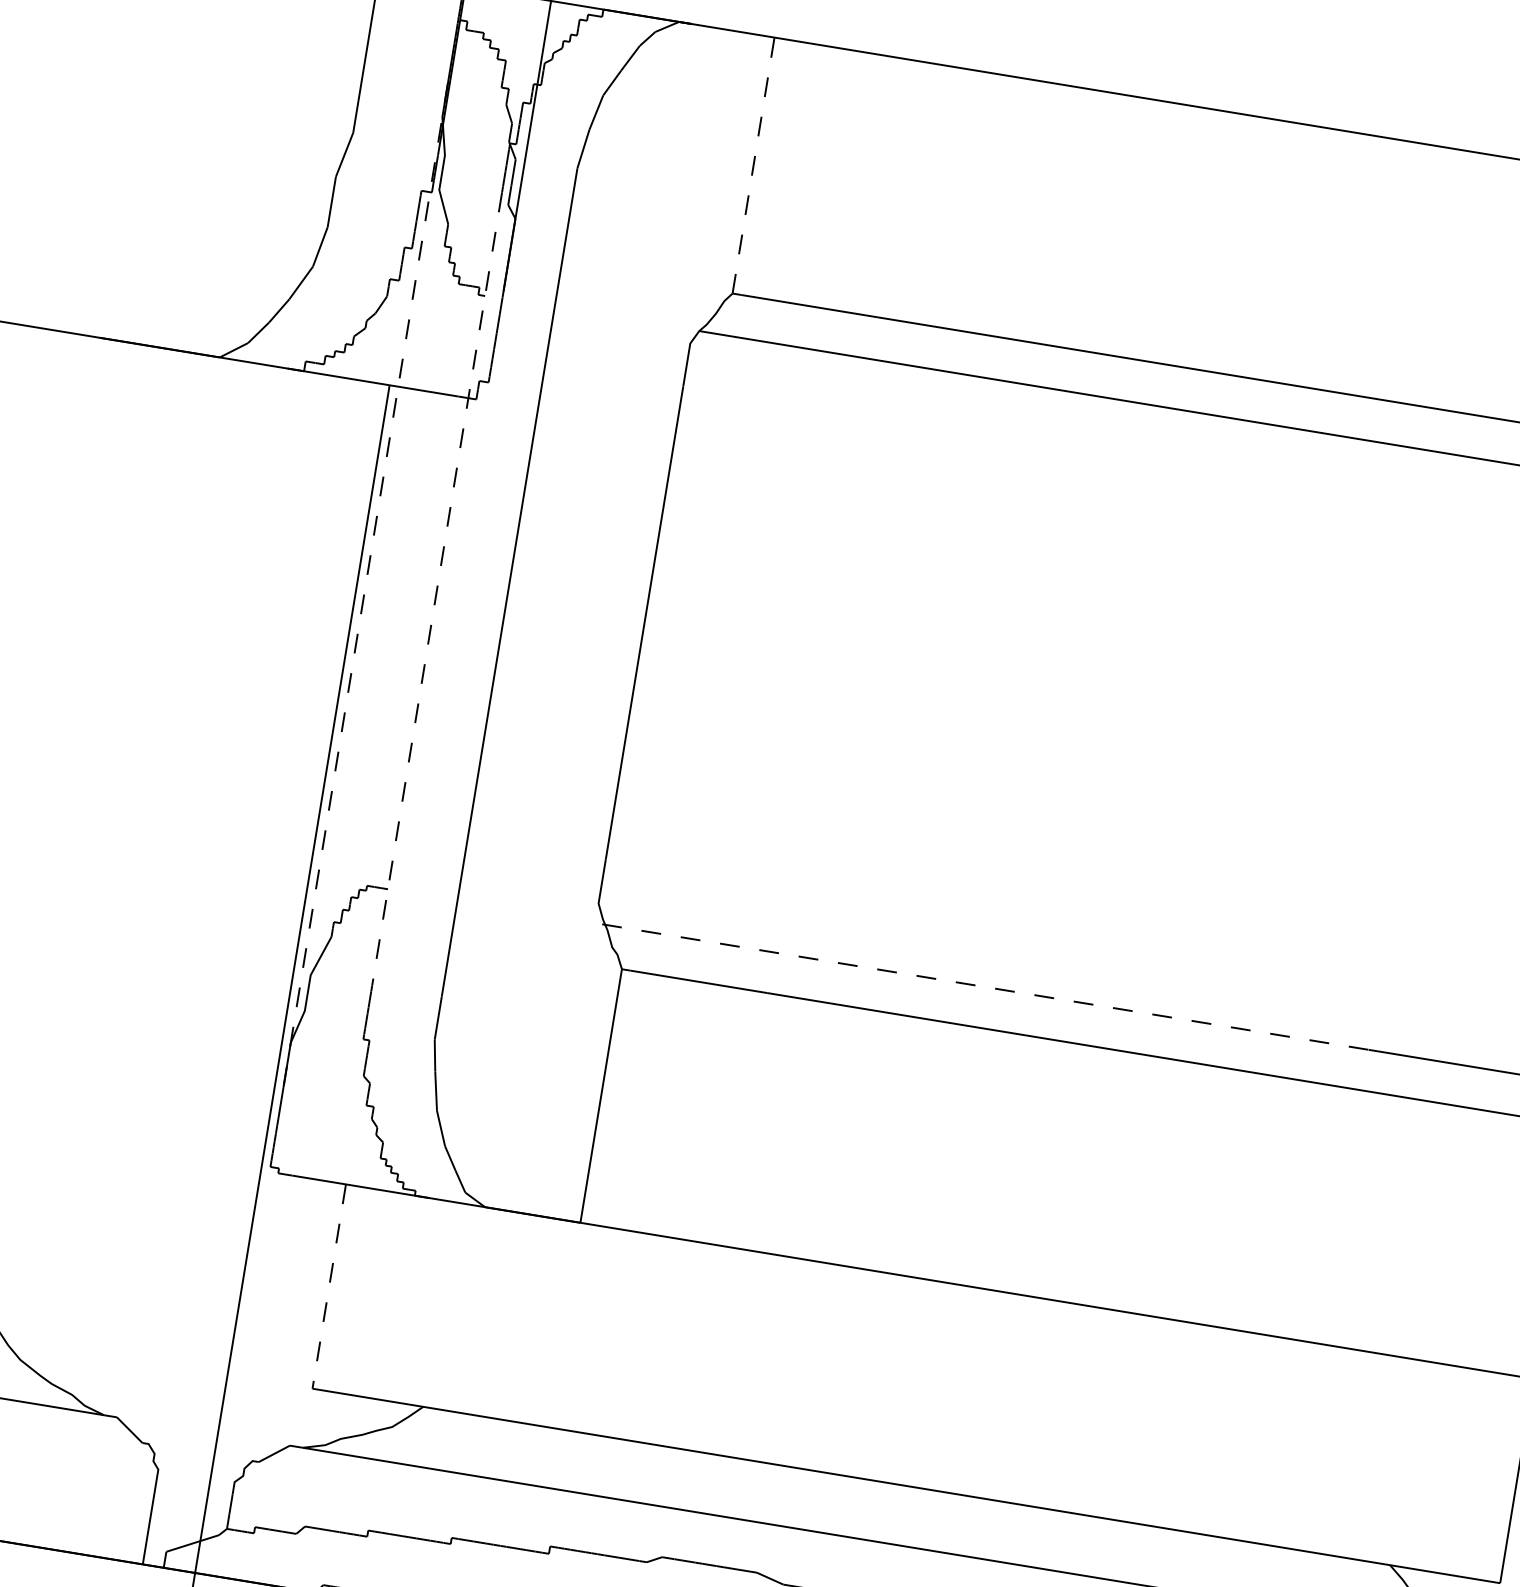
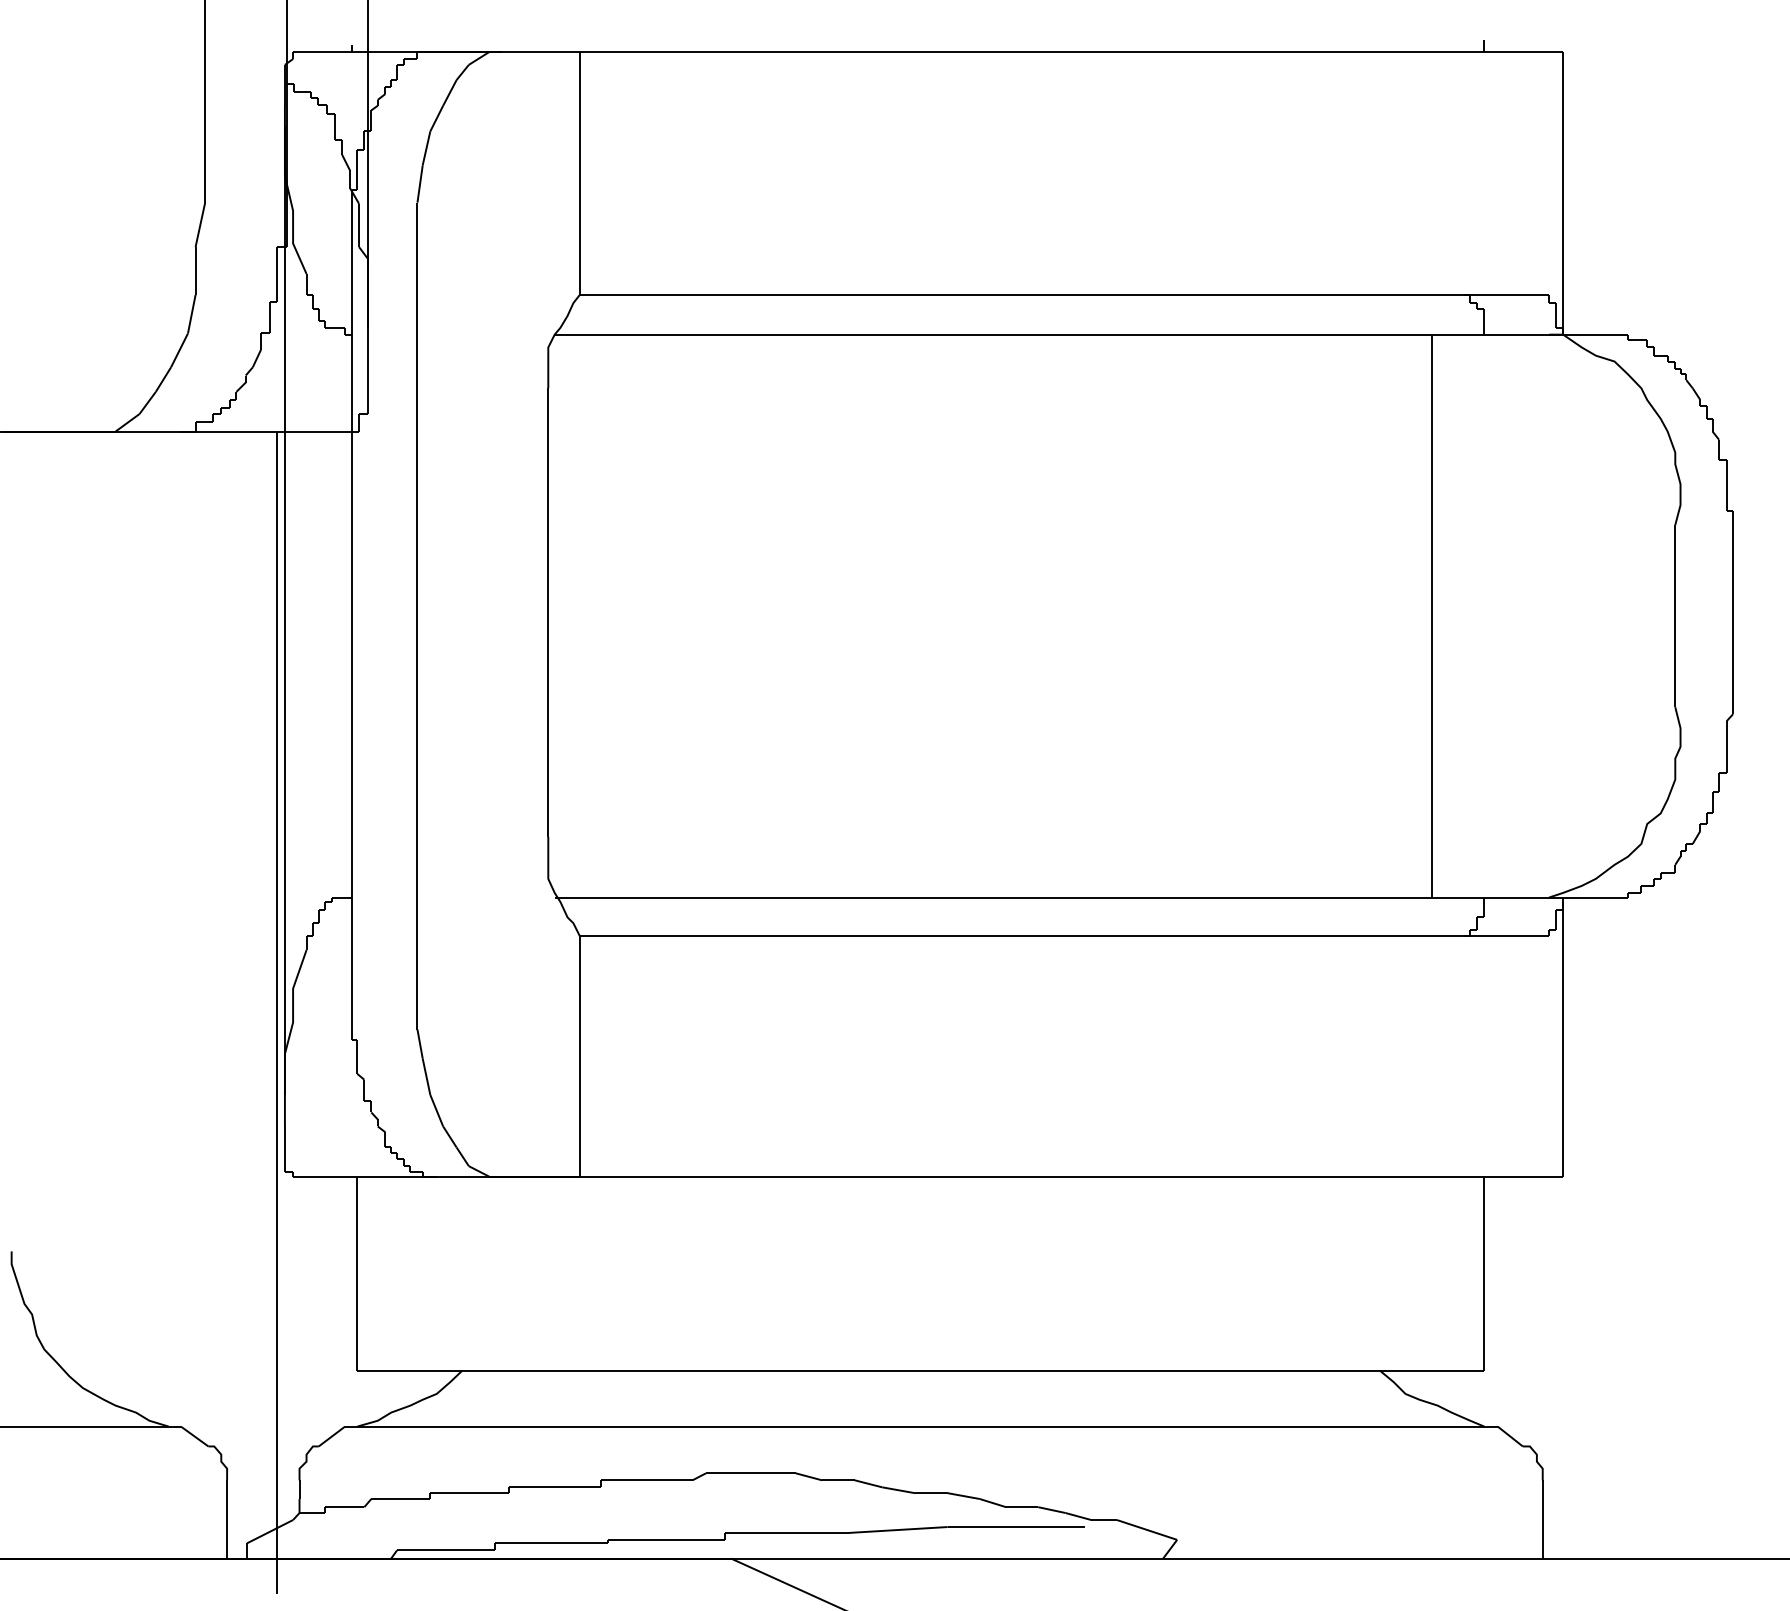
line: (753, 164) -> (579, 172), dashed -> solid
line: (366, 575) -> (284, 610), dashed -> solid
line: (437, 589) -> (351, 613), dashed -> solid
line: (985, 987) -> (918, 897), dashed -> solid
line: (329, 1286) -> (357, 1273), dashed -> solid

